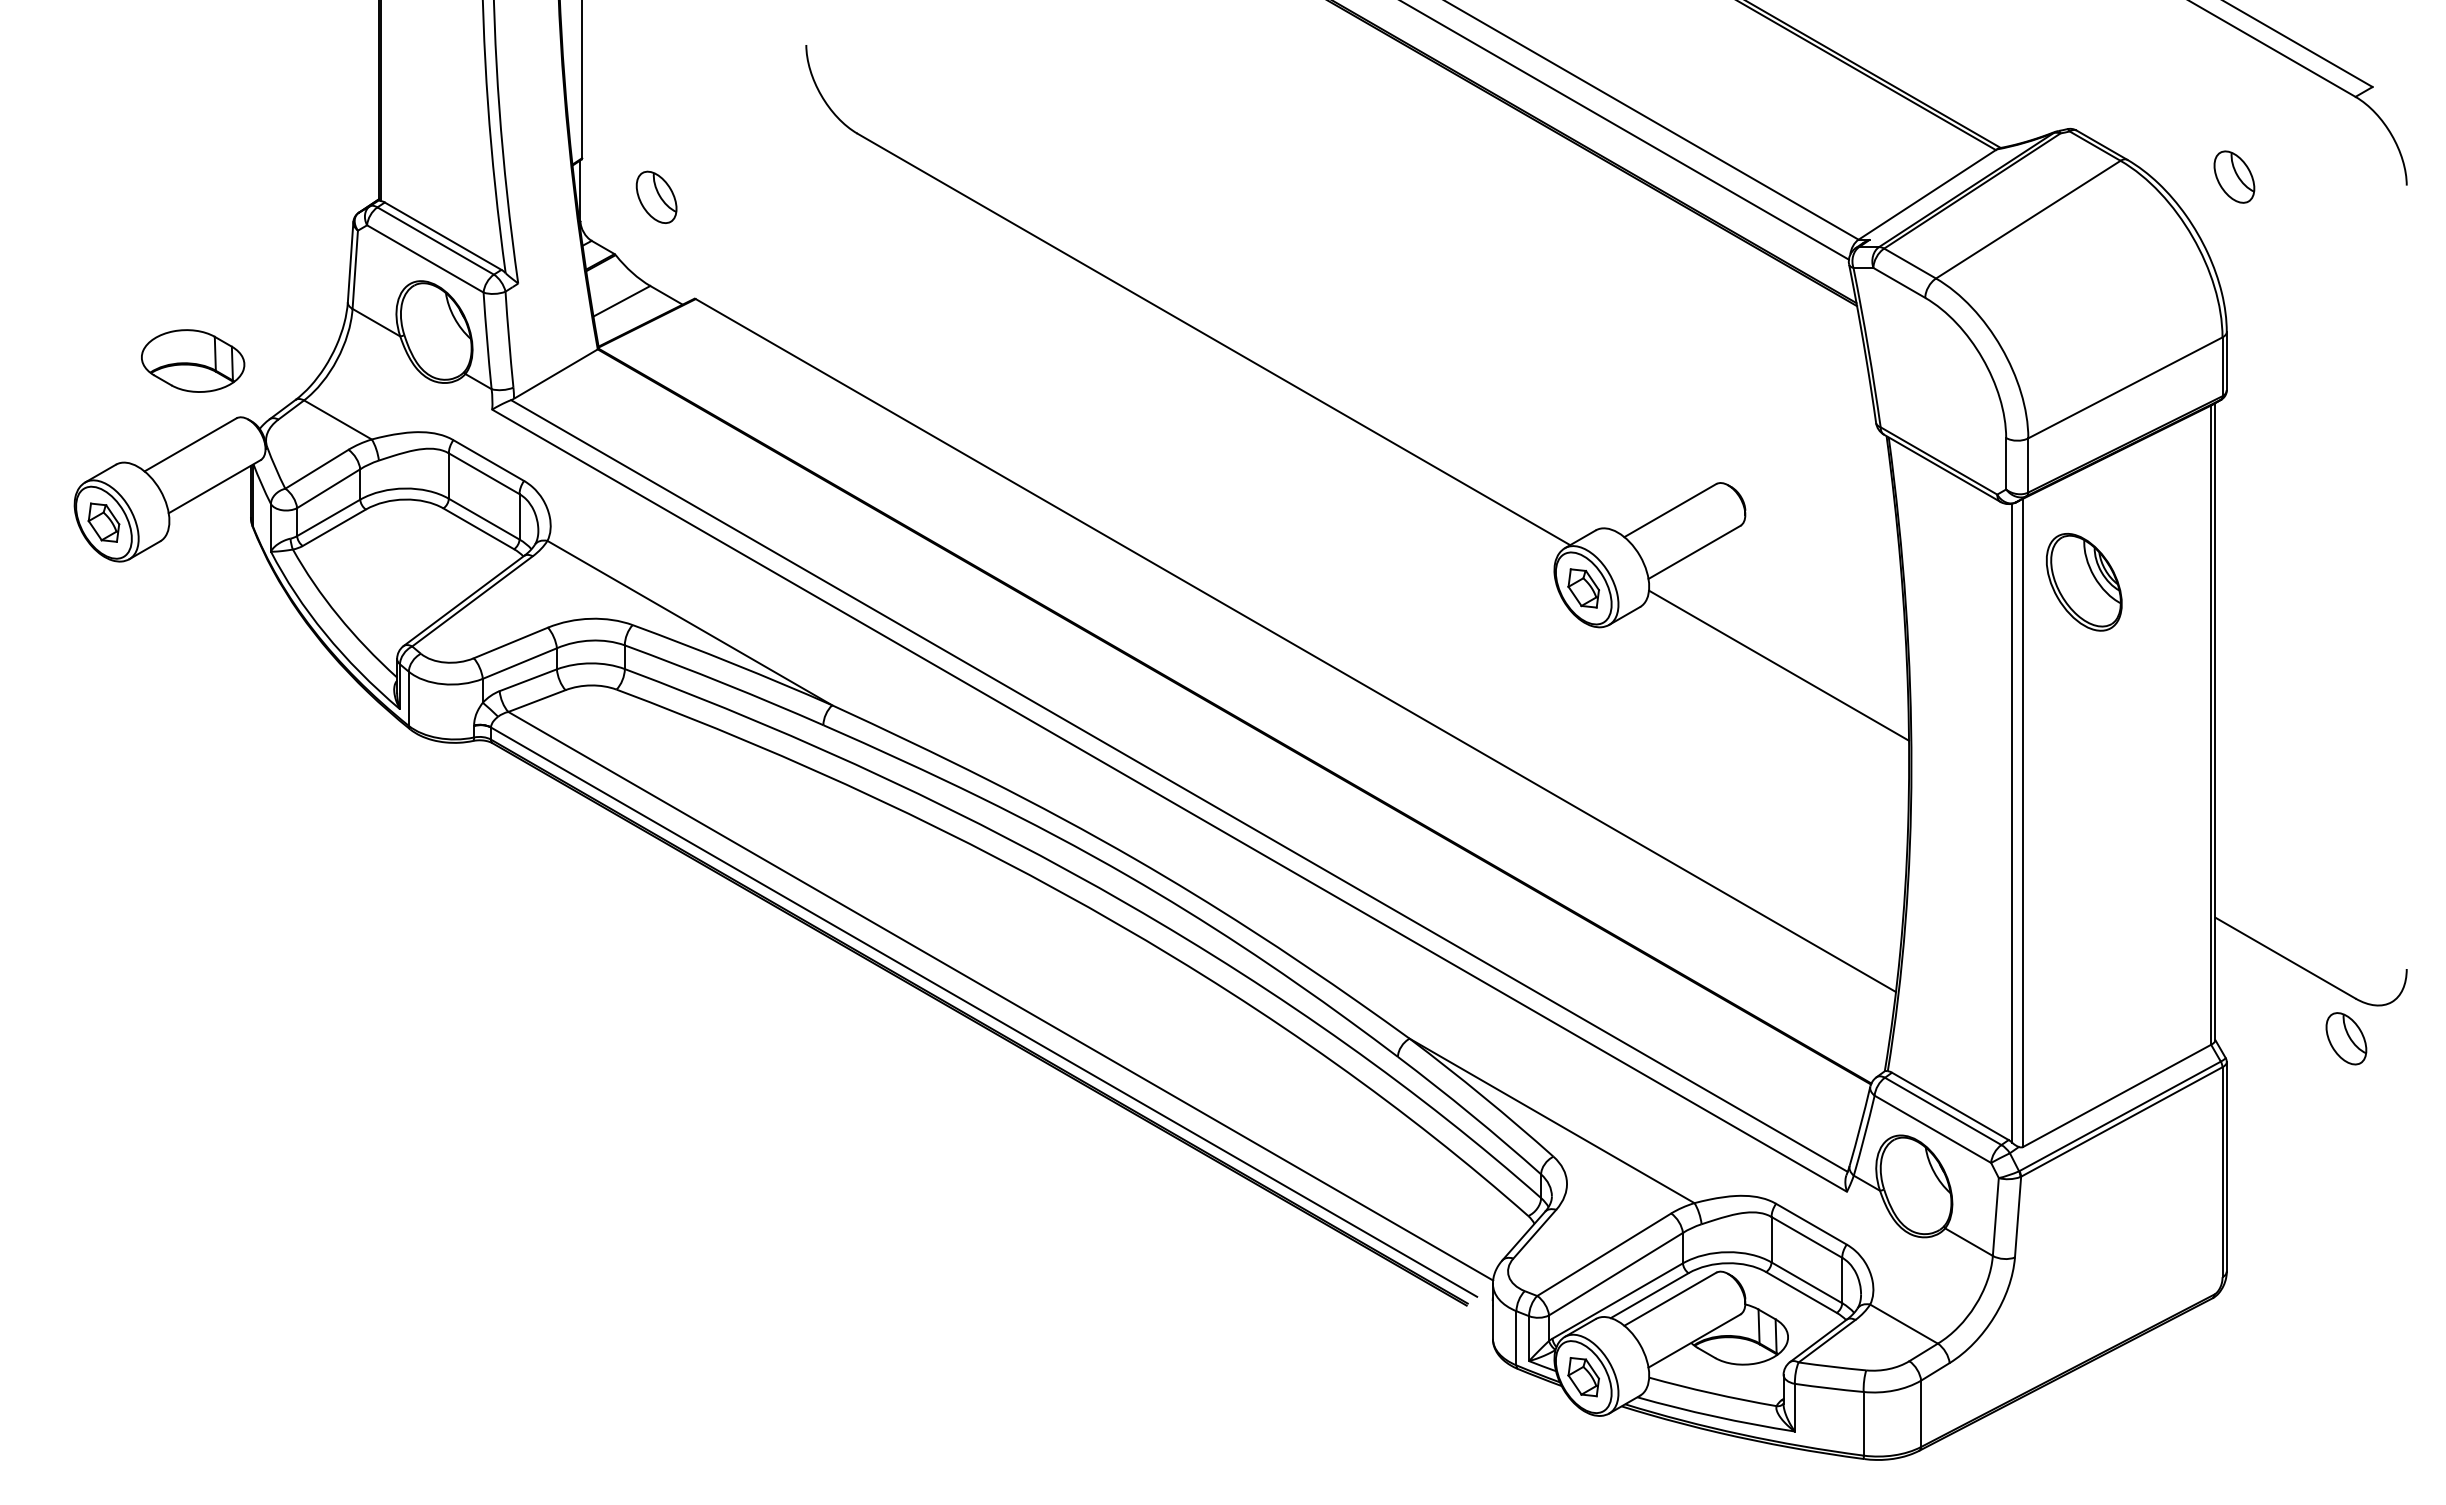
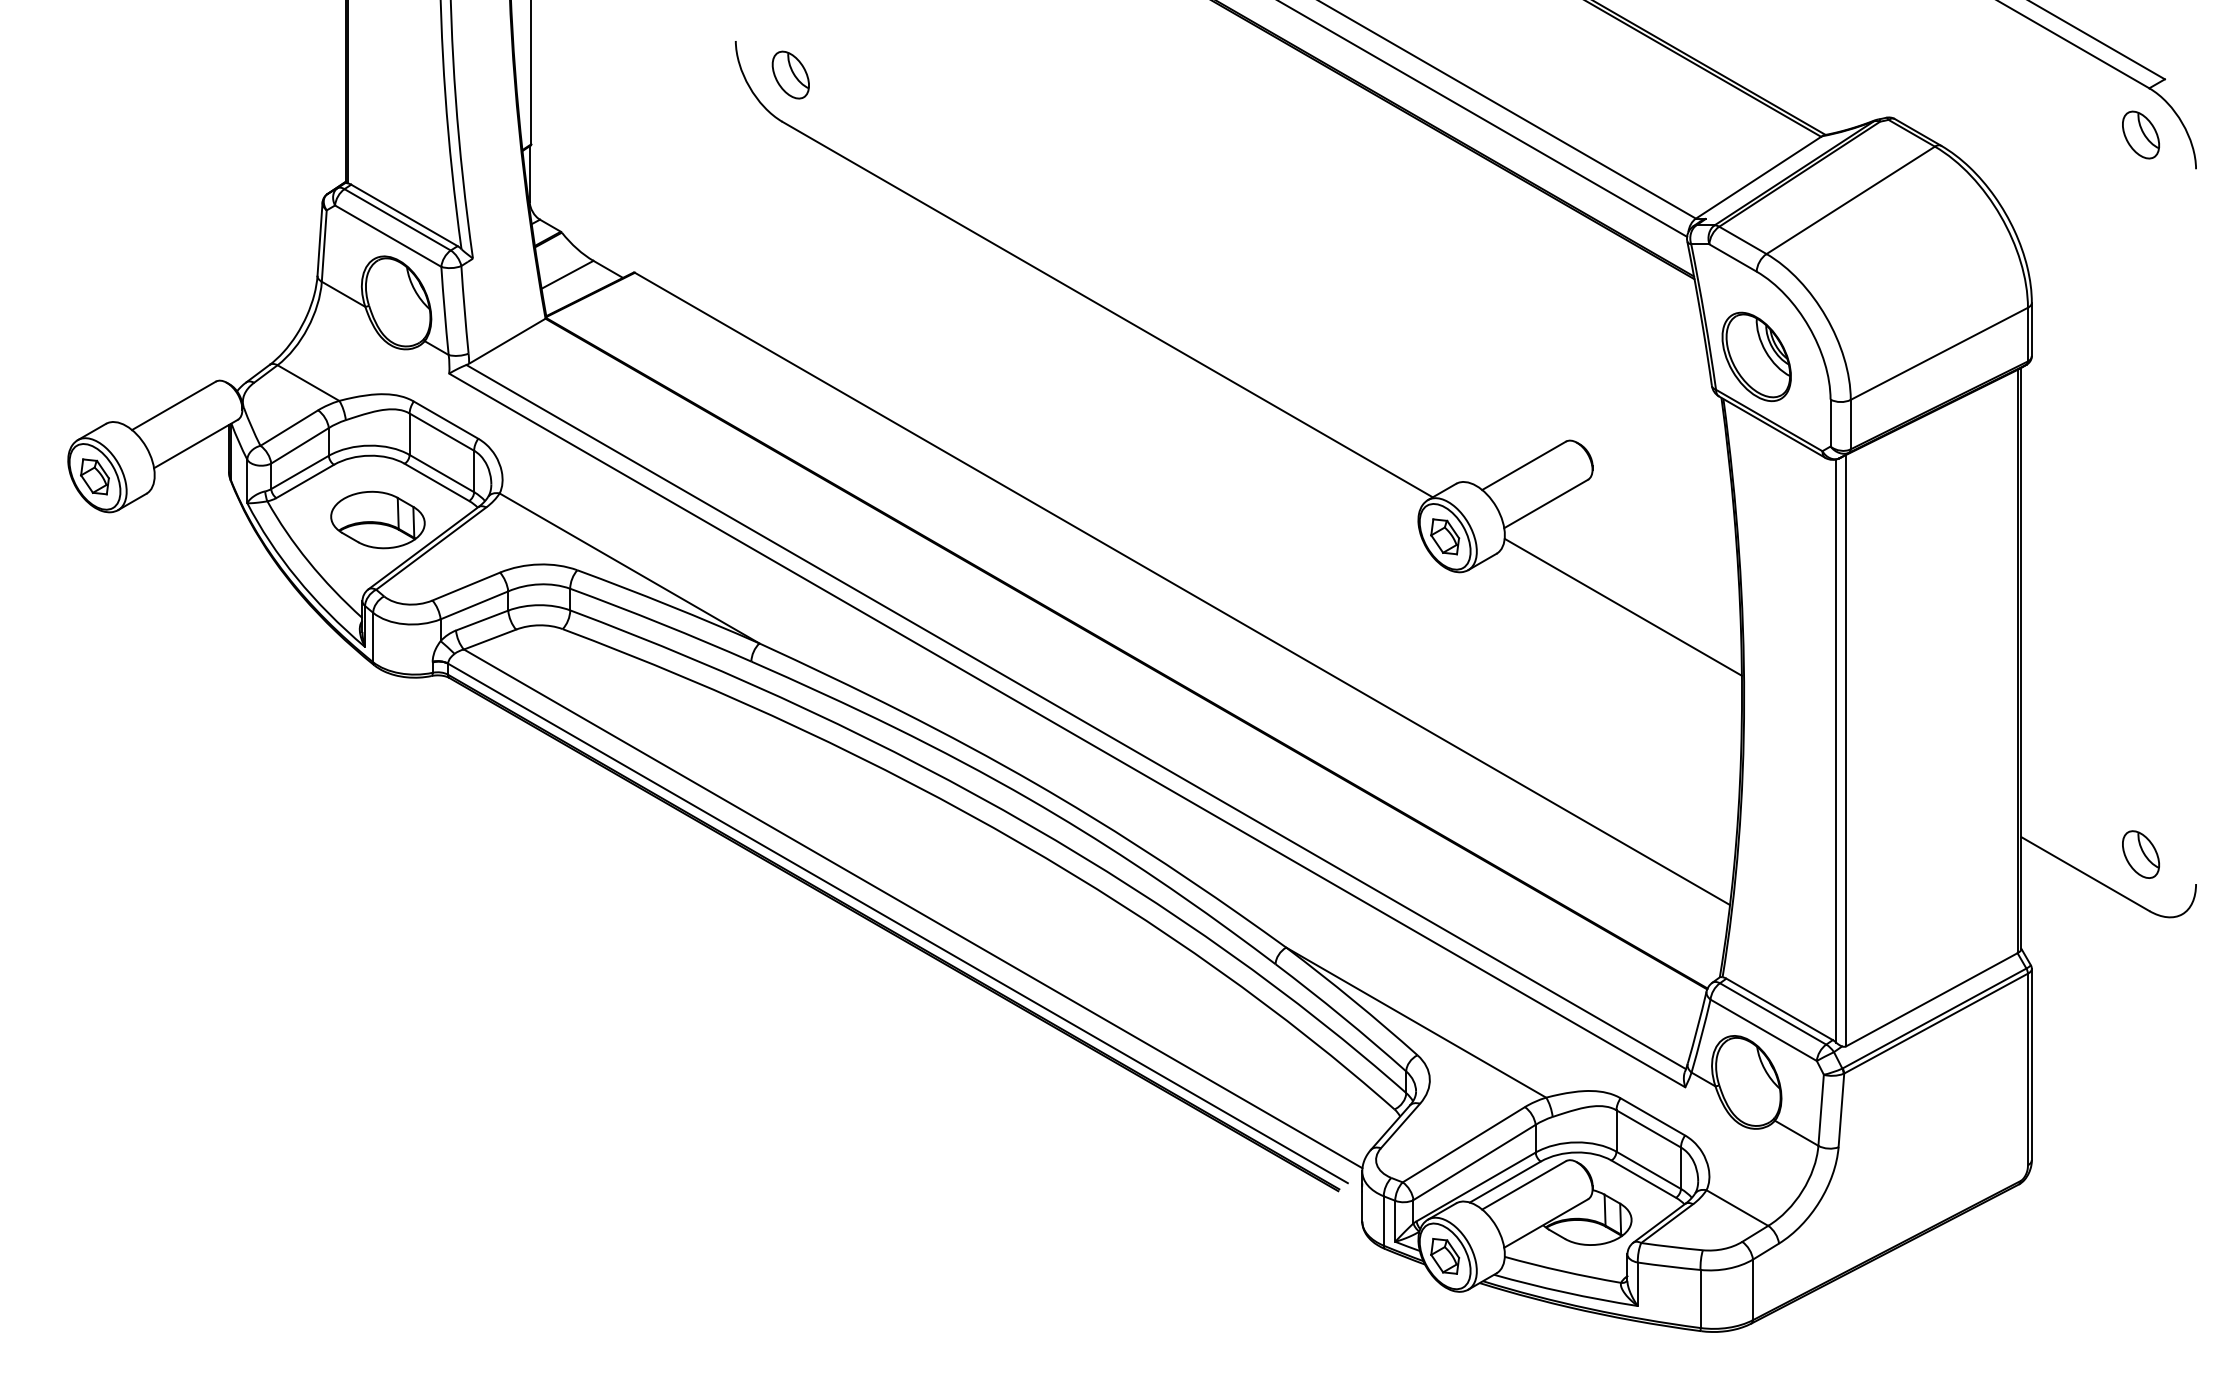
part: (2234, 176) -> (2141, 134), moved
part: (656, 196) -> (790, 74), moved
part: (193, 360) -> (378, 519), moved
part: (2084, 582) -> (1756, 357), moved
part: (2346, 1038) -> (2141, 854), moved

